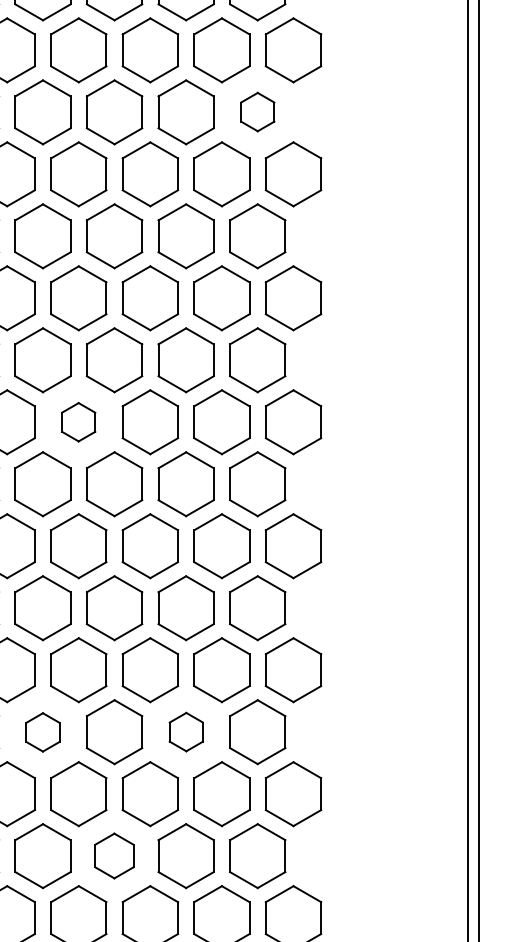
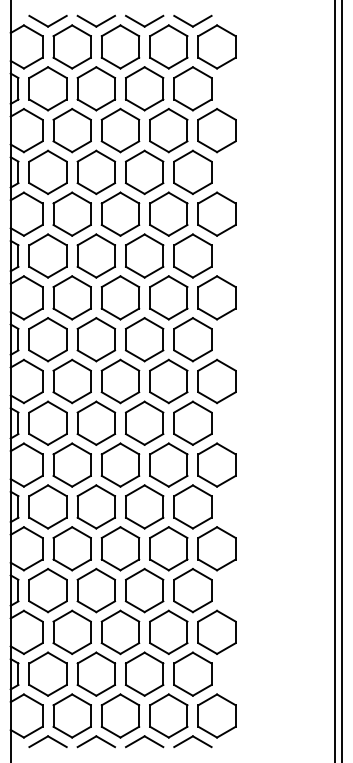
part: (257, 111) -> (192, 171), size x1.67
part: (77, 422) -> (71, 381), size x1.67
part: (42, 732) -> (47, 590), size x1.67
part: (185, 732) -> (144, 590), size x1.67
part: (113, 855) -> (95, 673), size x1.43

